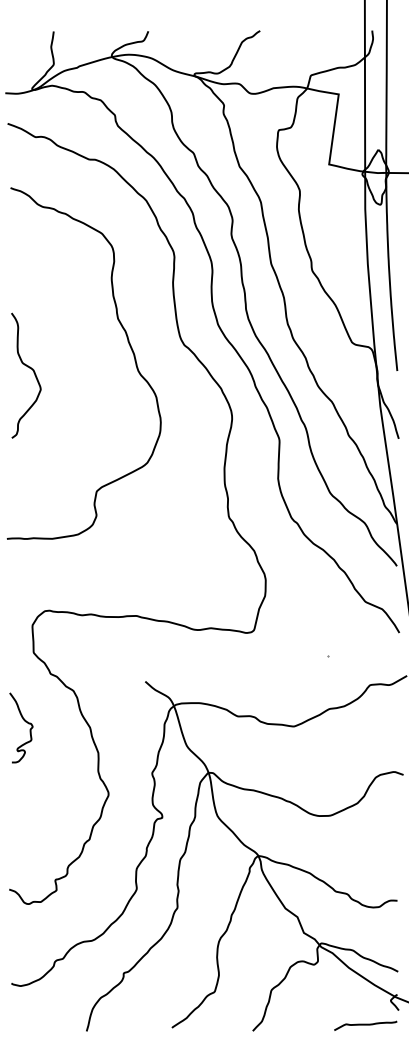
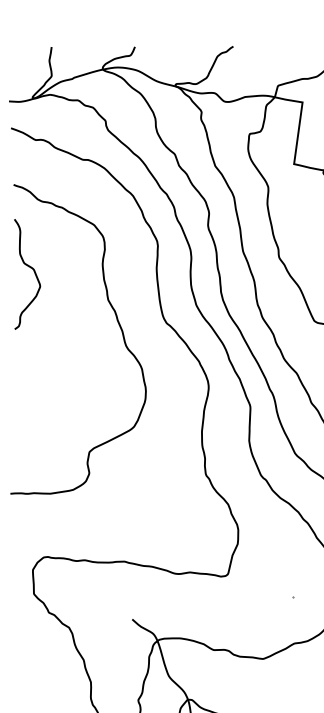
curve: (33, 373) -> (33, 272), moved
curve: (25, 722) -> (26, 655), removed

